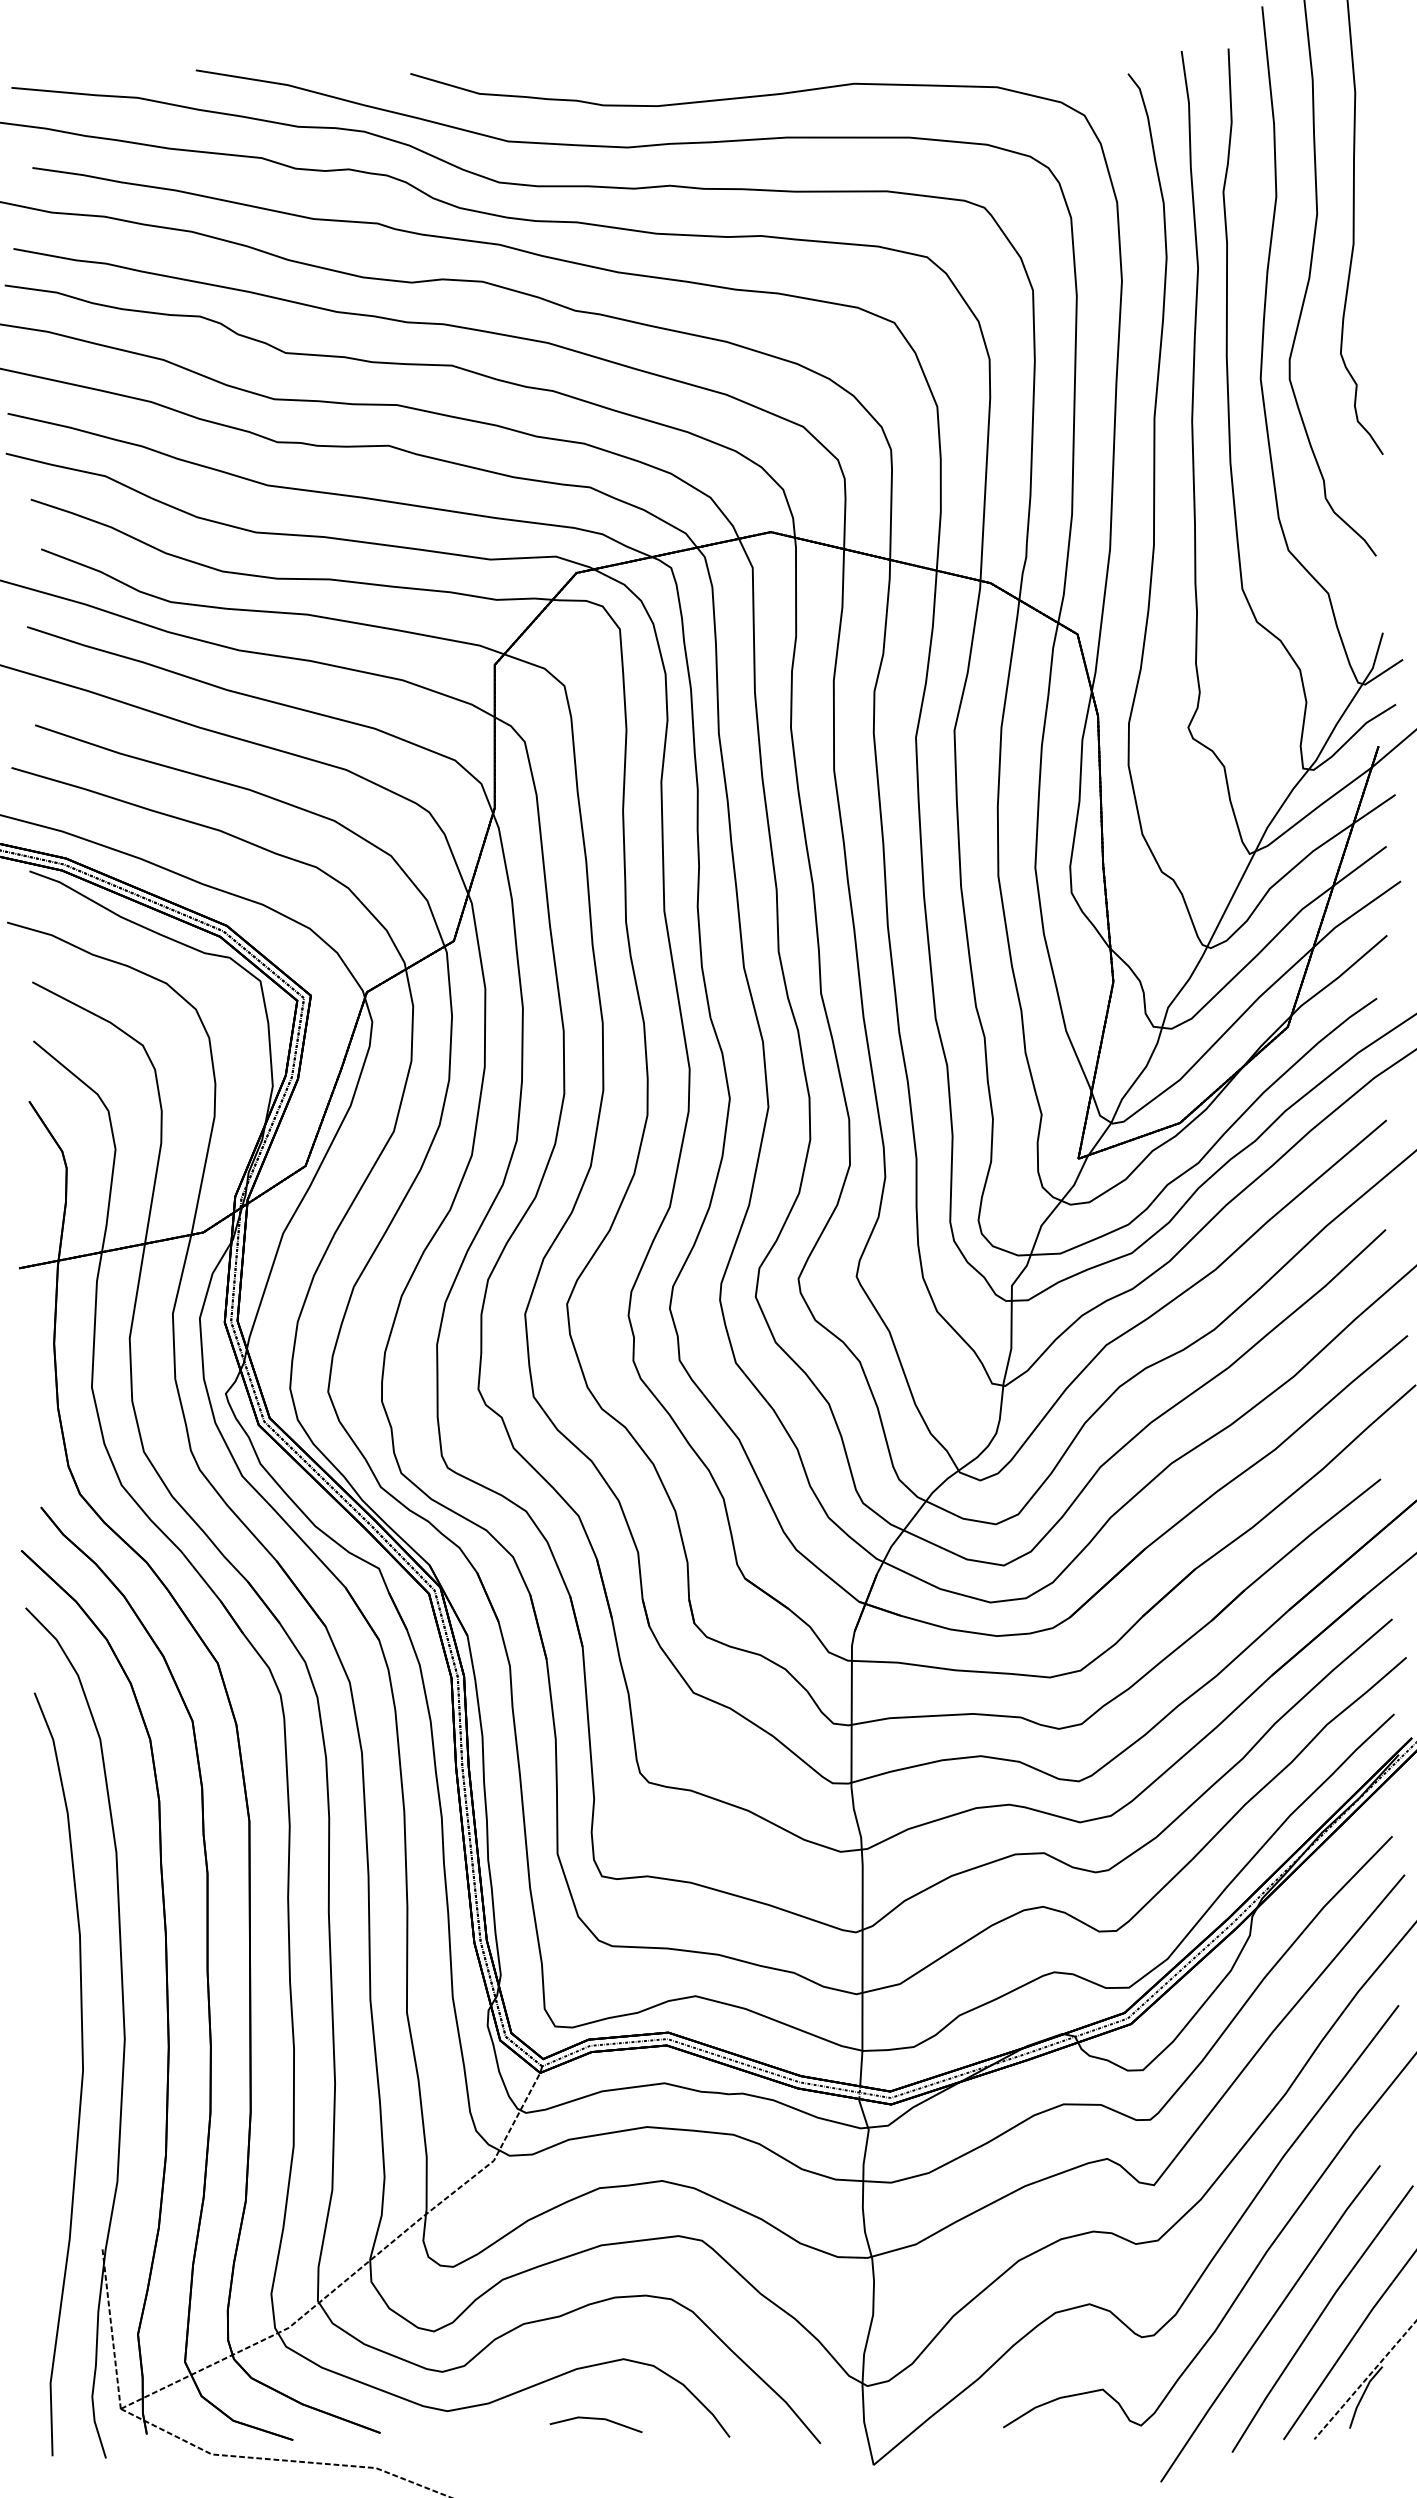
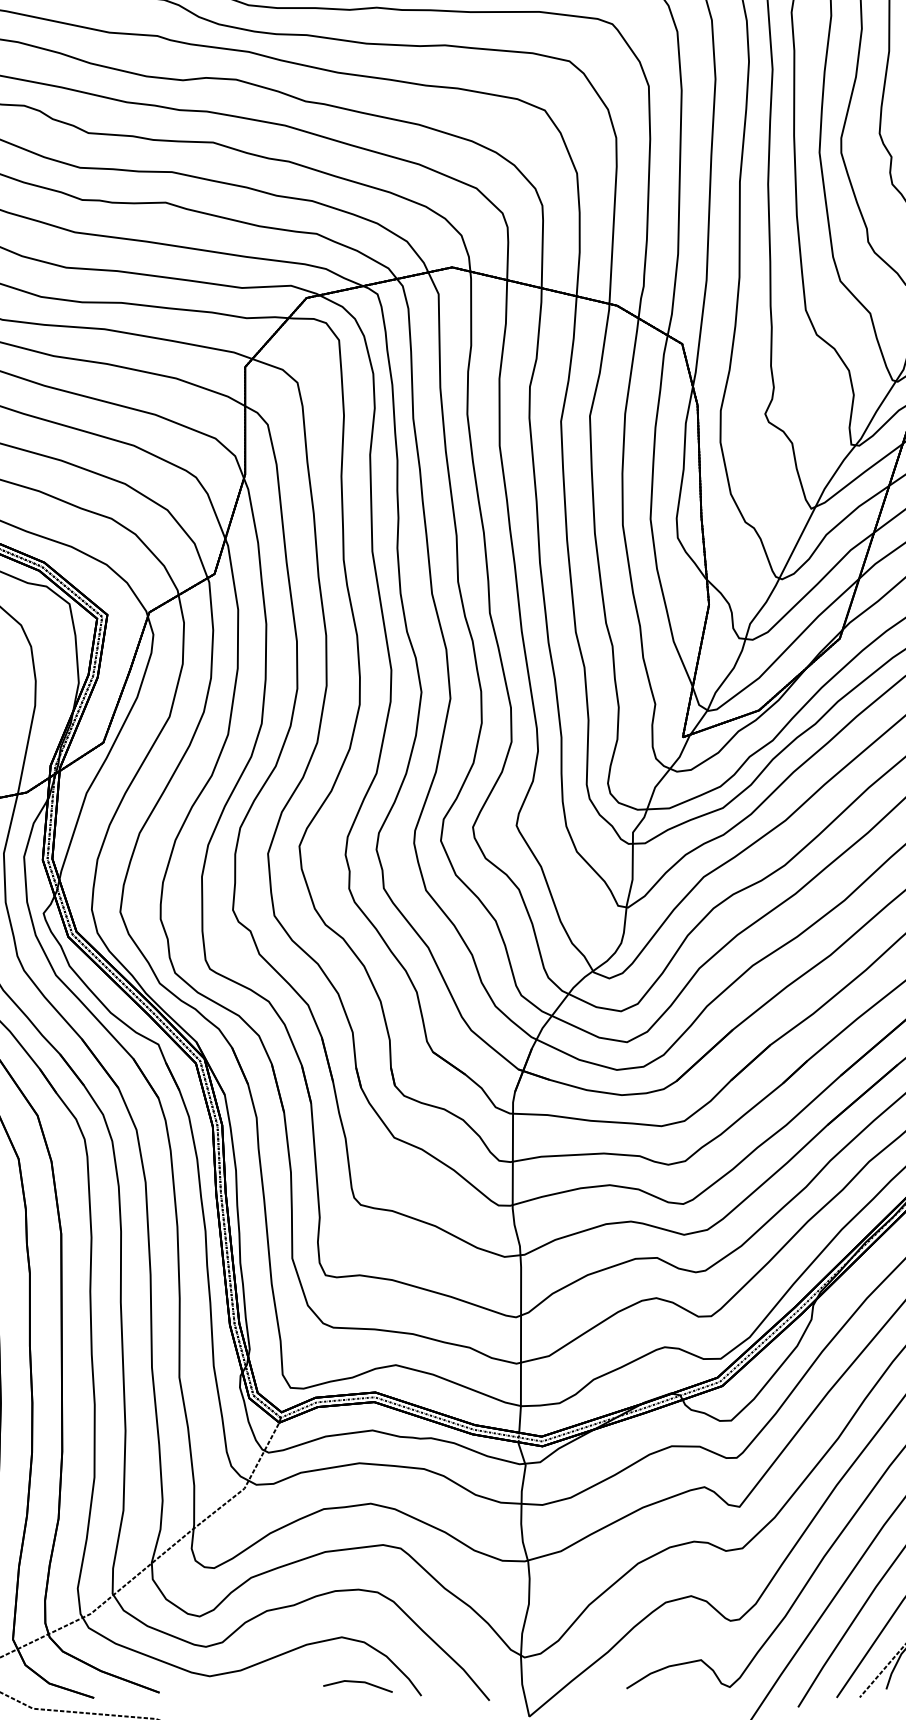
line: (595, 2419) -> (357, 1682), moved

